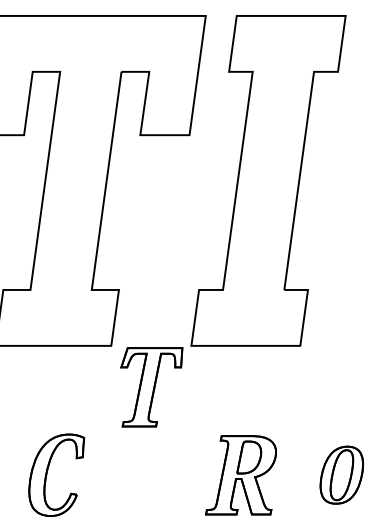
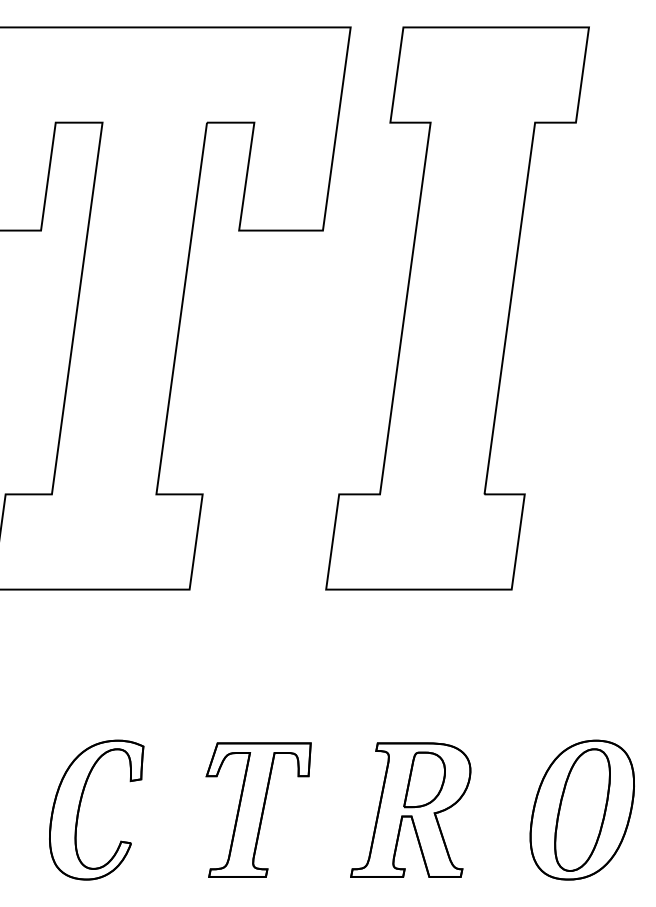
part: (151, 387) -> (258, 810), moved
part: (341, 474) -> (581, 808), size x1.43

